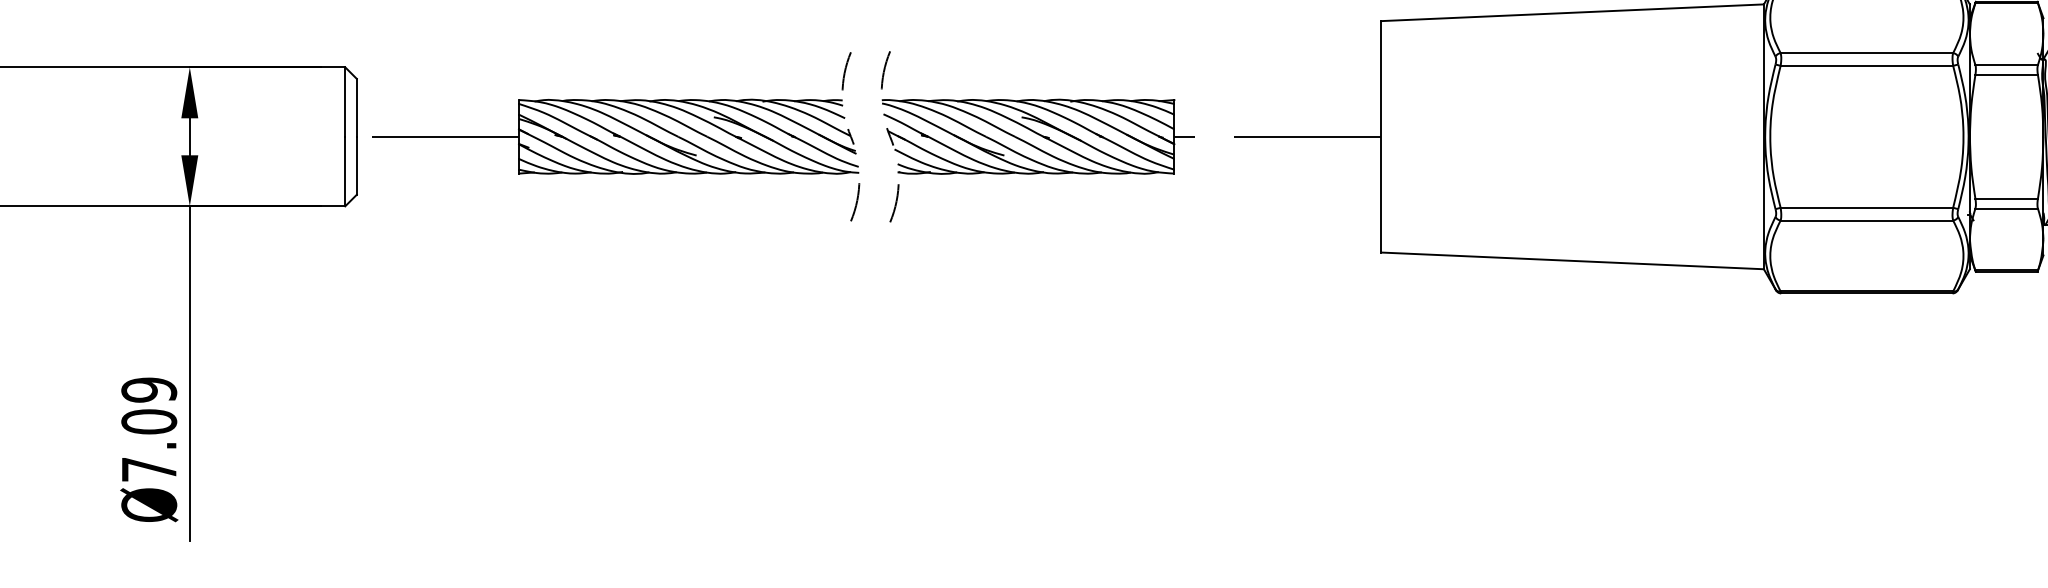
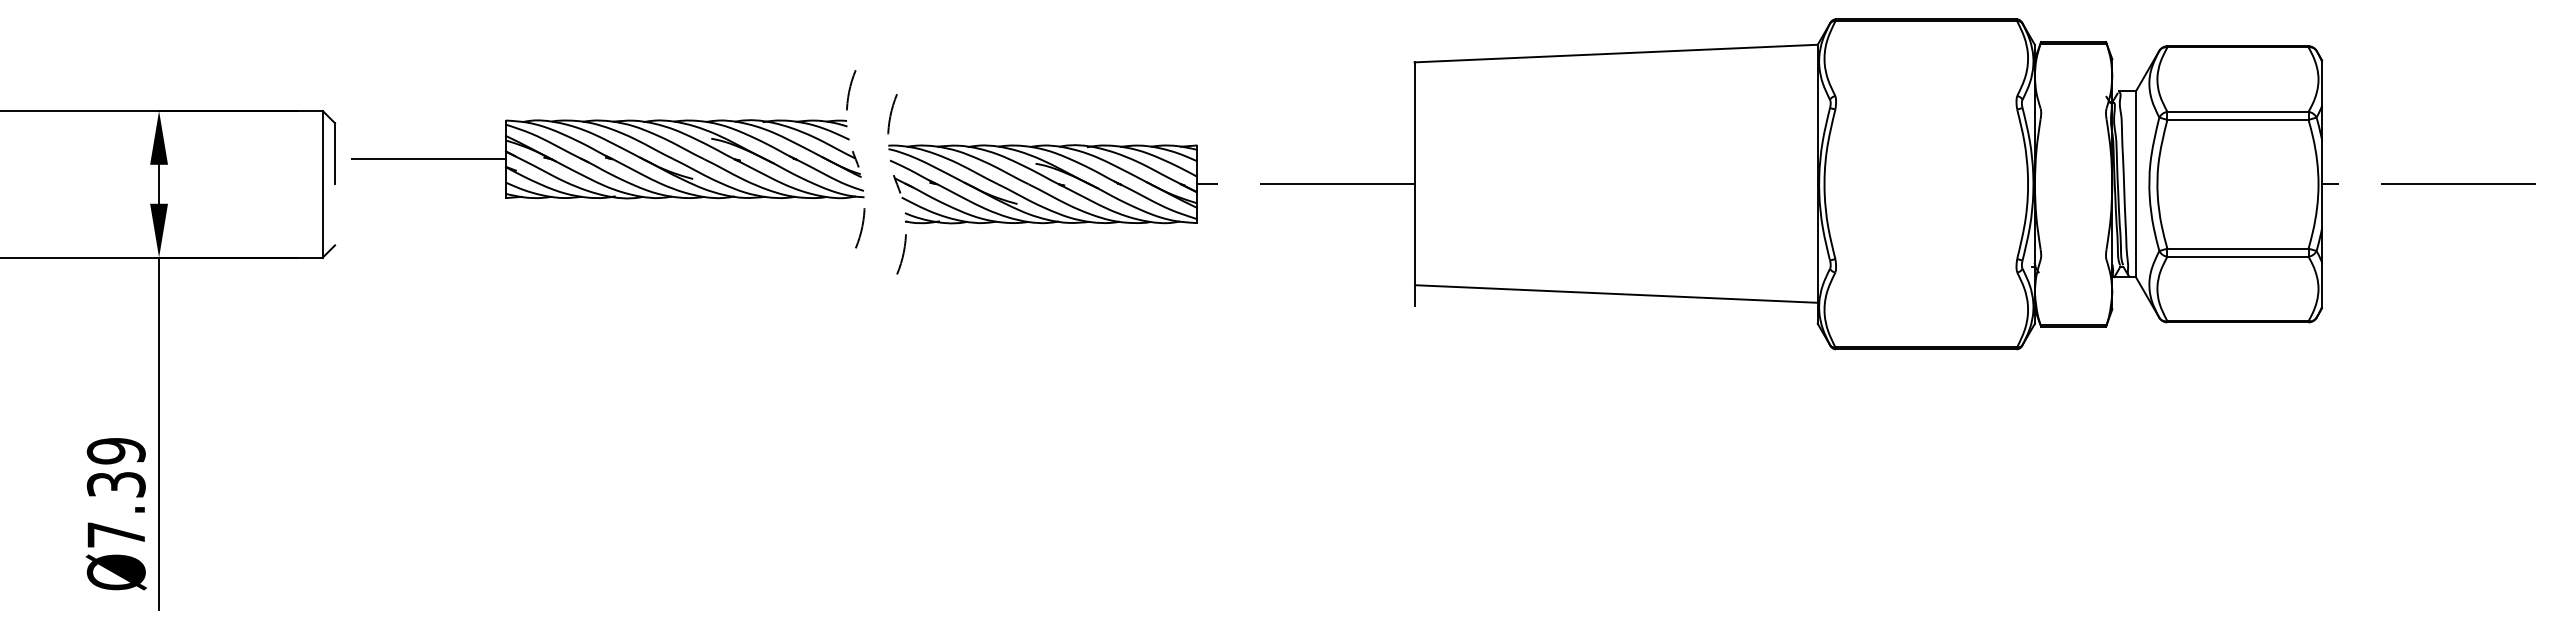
line: (1867, 53) -> (1926, 96), removed
line: (2006, 64) -> (2073, 108), removed
line: (1867, 65) -> (1926, 109), removed
line: (2006, 75) -> (2073, 119), removed
part: (616, 137) -> (608, 159), moved
line: (357, 165) -> (335, 214), removed
line: (2006, 198) -> (2073, 249), removed
line: (1867, 208) -> (1926, 259), removed
line: (2006, 209) -> (2073, 260), removed
line: (1867, 220) -> (1926, 272), removed
line: (1571, 260) -> (1616, 293), moved
text: (148, 421) -> (115, 484), Ø7.09 -> Ø7.39

